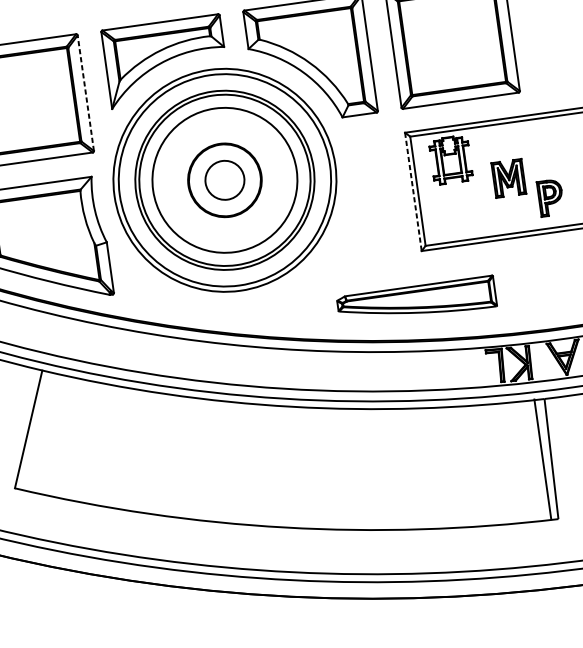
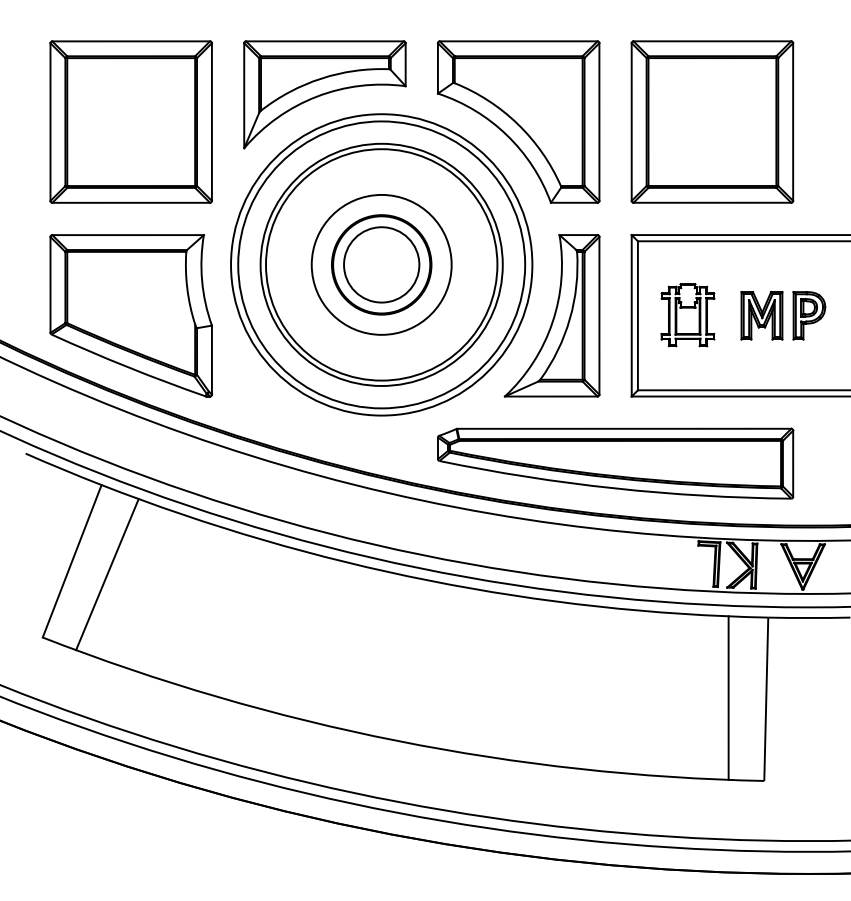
line: (85, 93) -> (211, 122), dashed -> solid
part: (450, 160) -> (687, 315), moved
circle: (224, 180) -> (381, 264), size x0.71
circle: (224, 180) -> (381, 264), size x1.43
line: (413, 191) -> (631, 315), dashed -> solid
part: (550, 197) -> (809, 315), moved
part: (354, 199) -> (551, 315), added
part: (416, 301) -> (615, 463), size x1.67
line: (55, 435) -> (107, 574), added
line: (542, 458) -> (728, 697), moved

